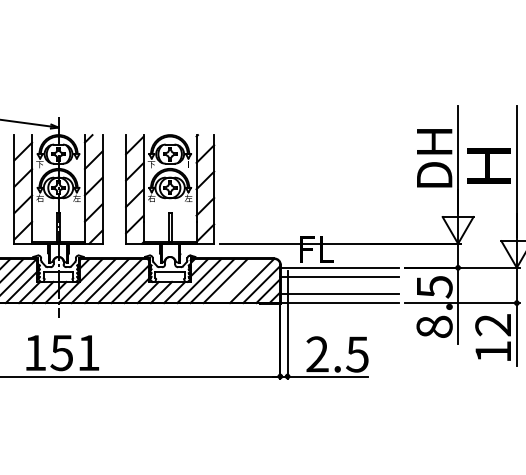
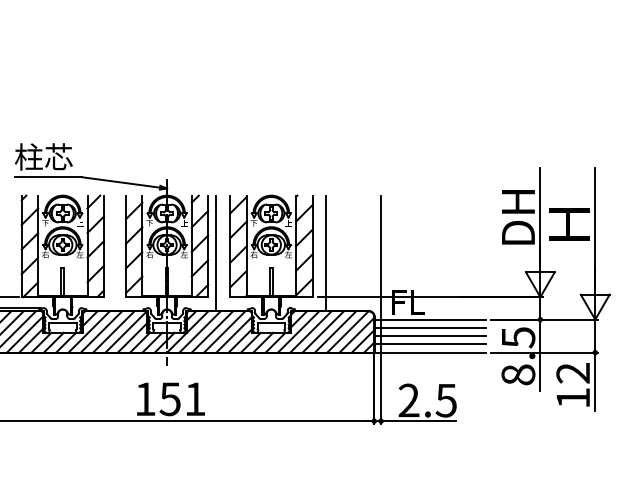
line: (111, 197) -> (216, 253), added
line: (229, 197) -> (326, 253), added
line: (288, 201) -> (381, 257), added
line: (238, 280) -> (335, 331), added
line: (339, 285) -> (429, 336), added

